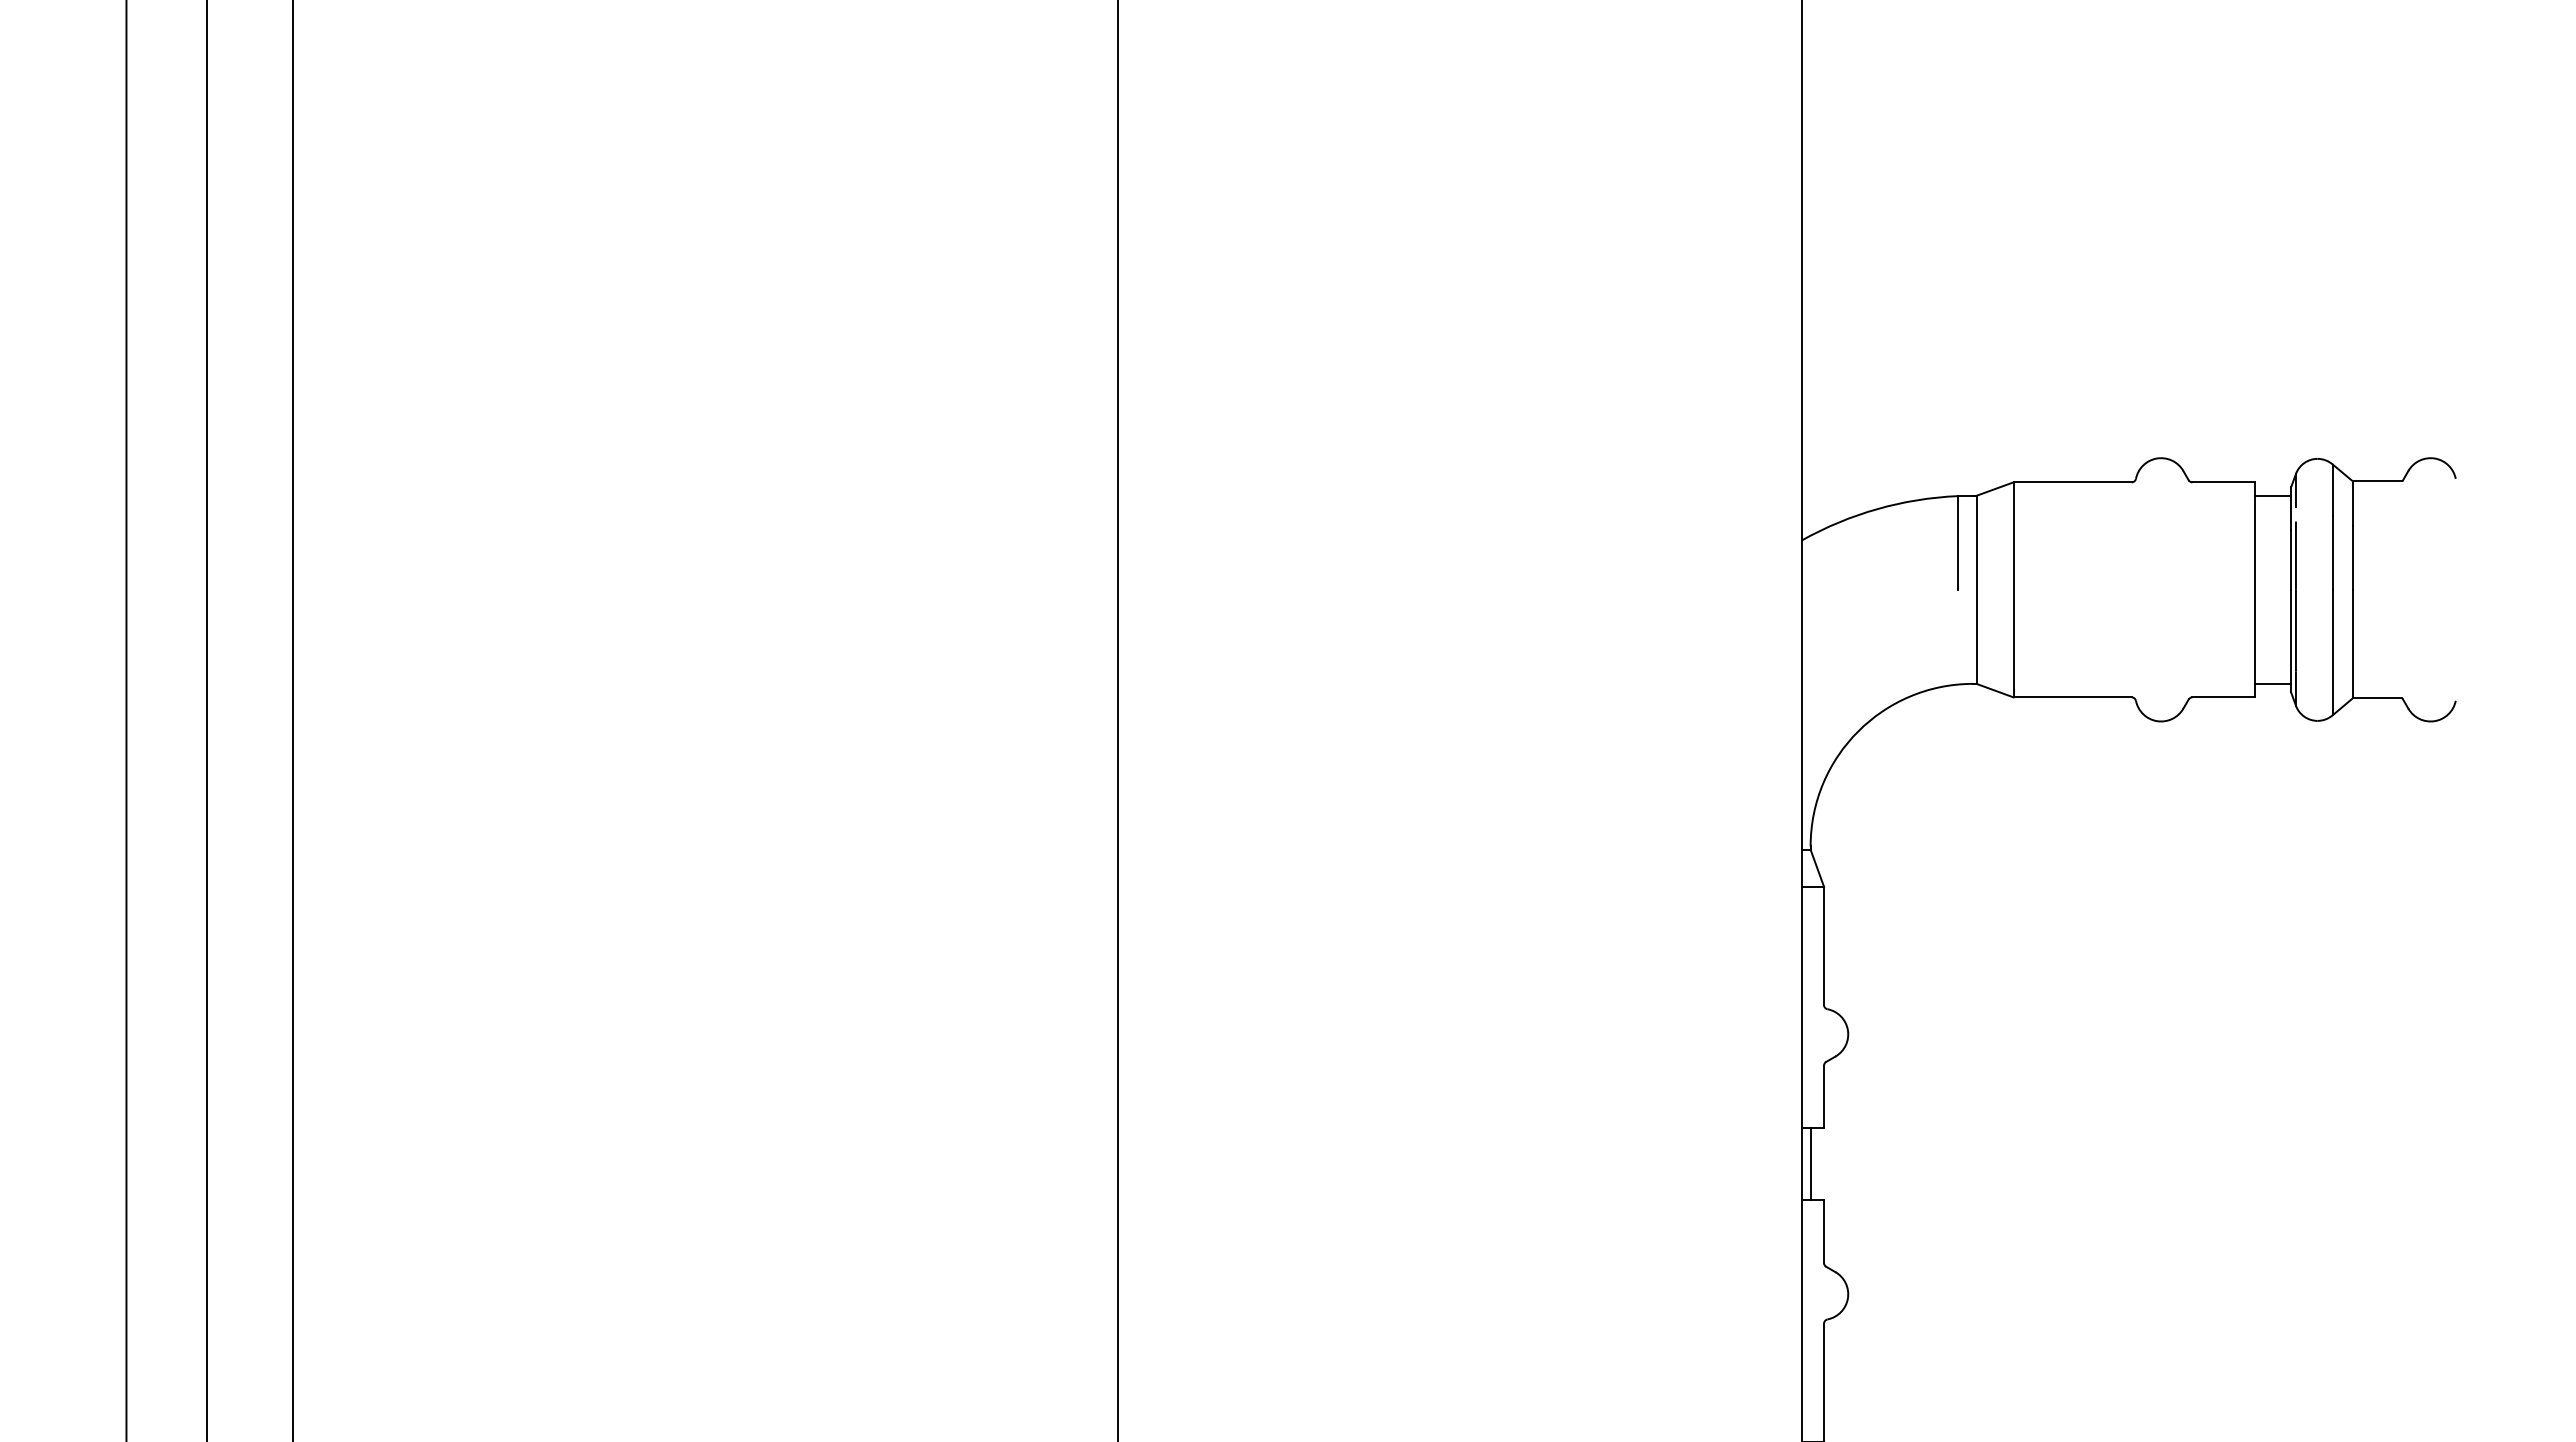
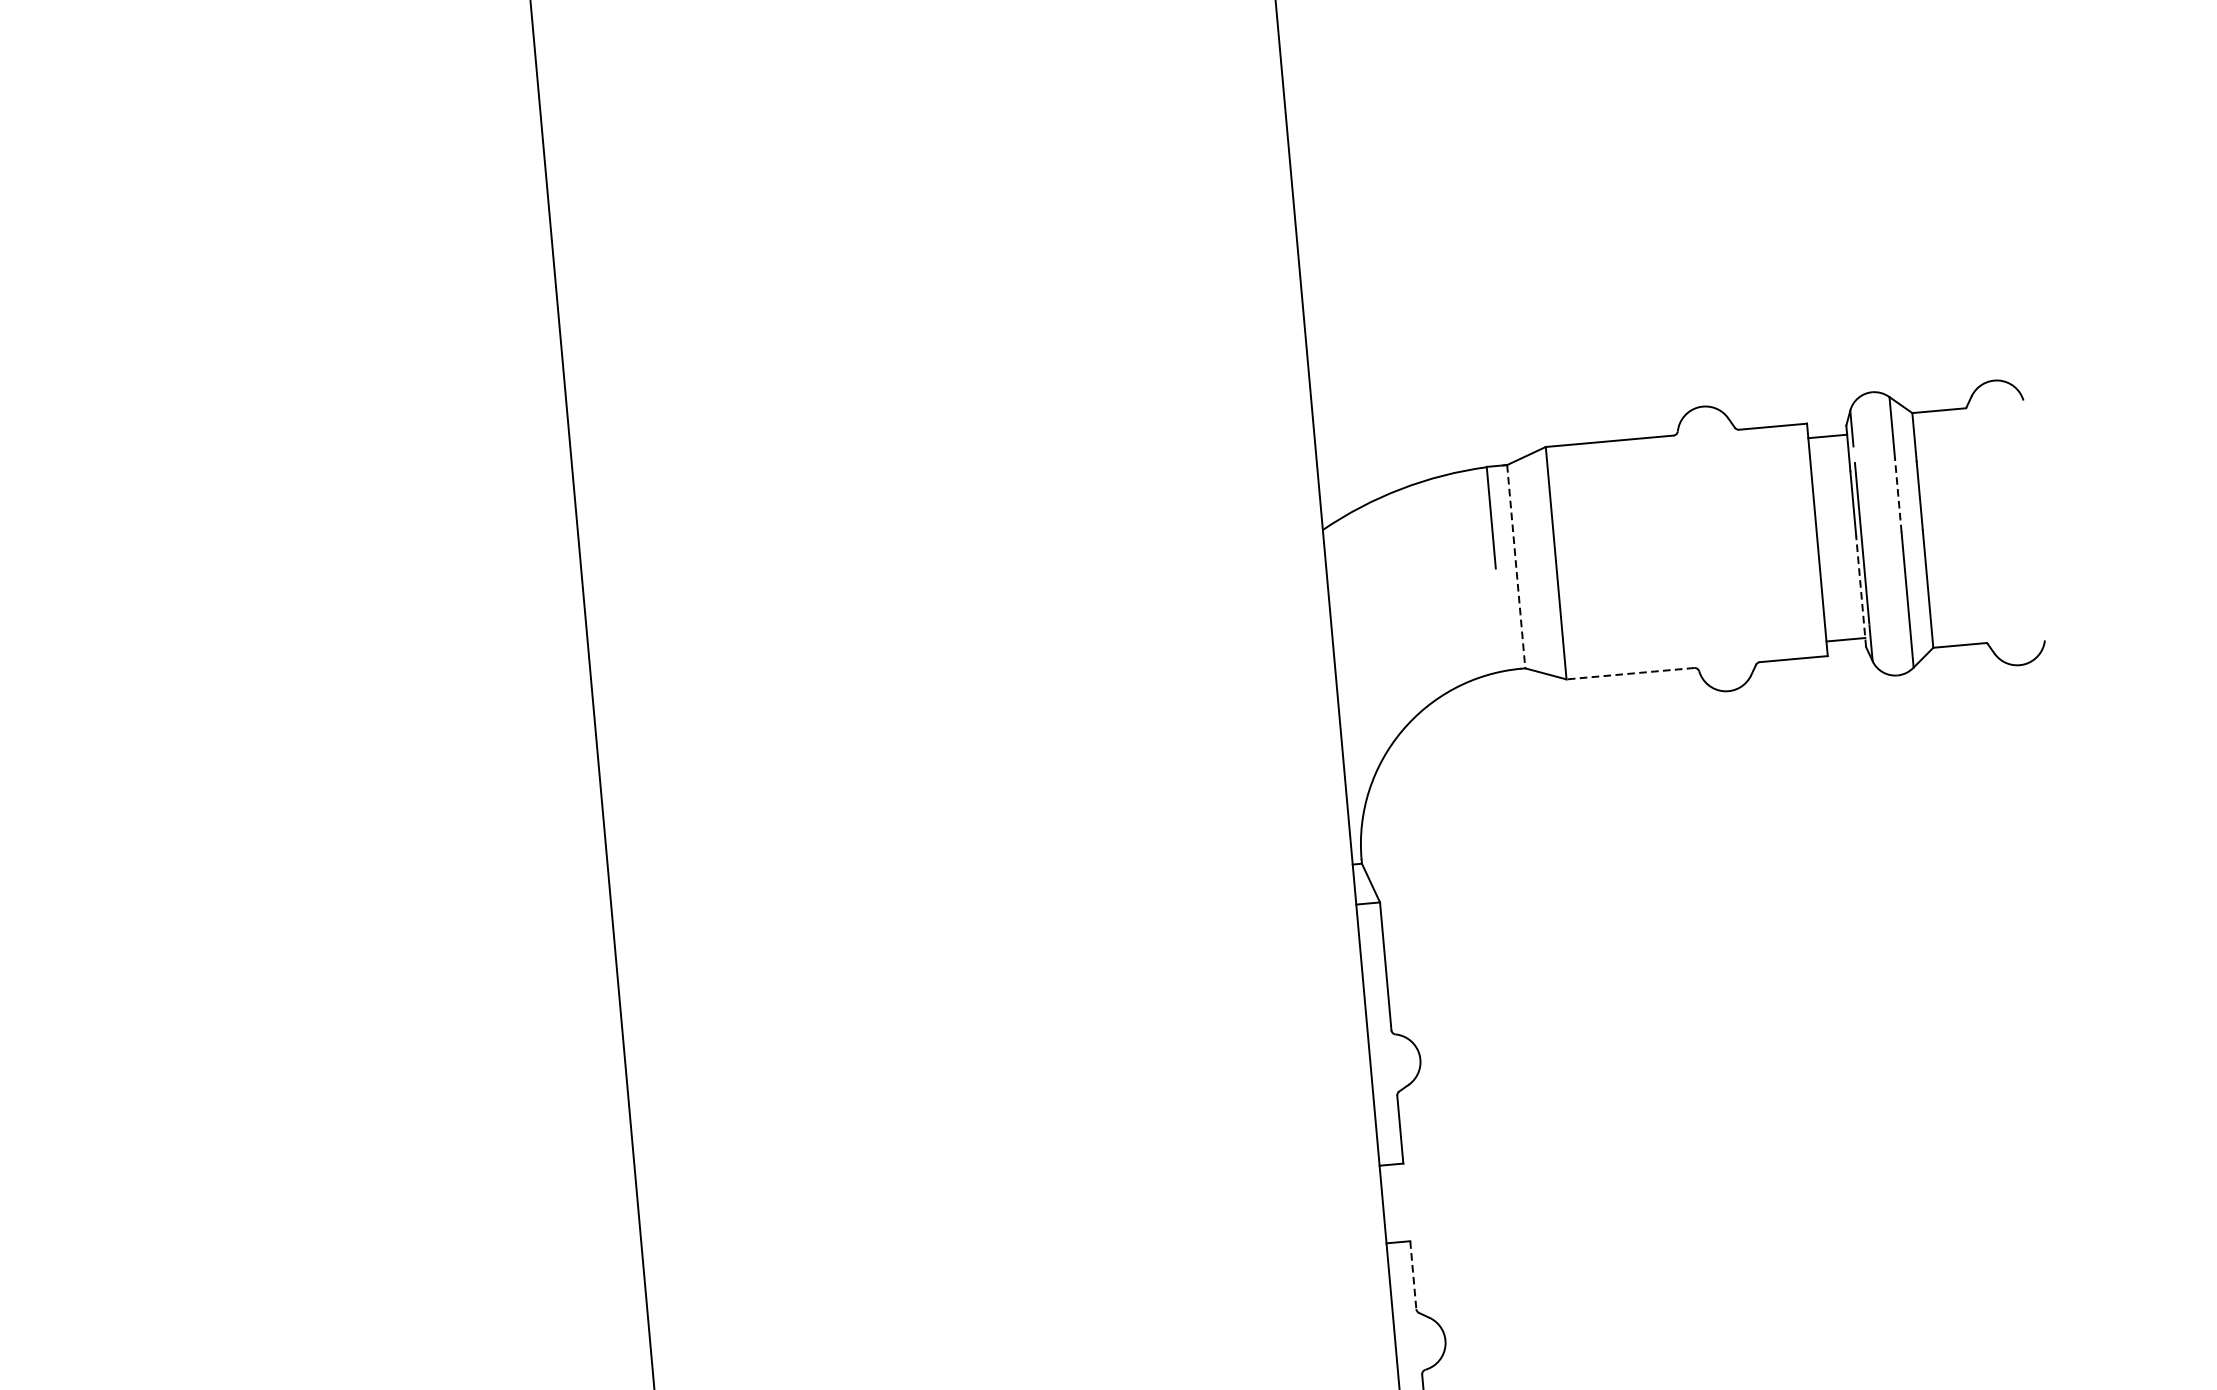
line: (2333, 553) -> (1898, 493), solid -> dashed
line: (1976, 590) -> (1516, 567), solid -> dashed
line: (2291, 640) -> (1861, 591), solid -> dashed
line: (2072, 697) -> (1630, 673), solid -> dashed
line: (1810, 1164) -> (1392, 1203), removed
line: (1824, 1232) -> (1413, 1276), solid -> dashed

